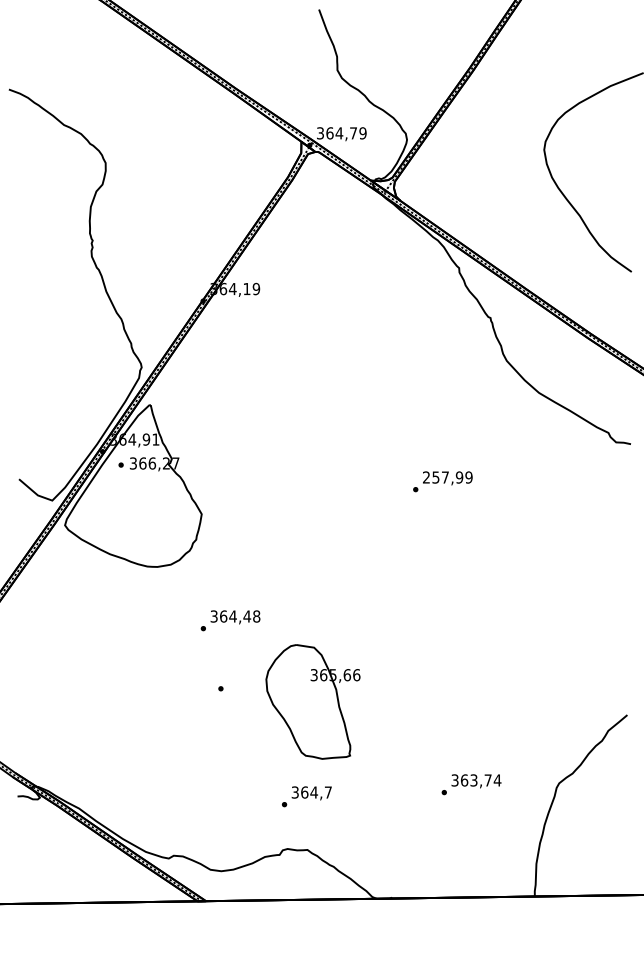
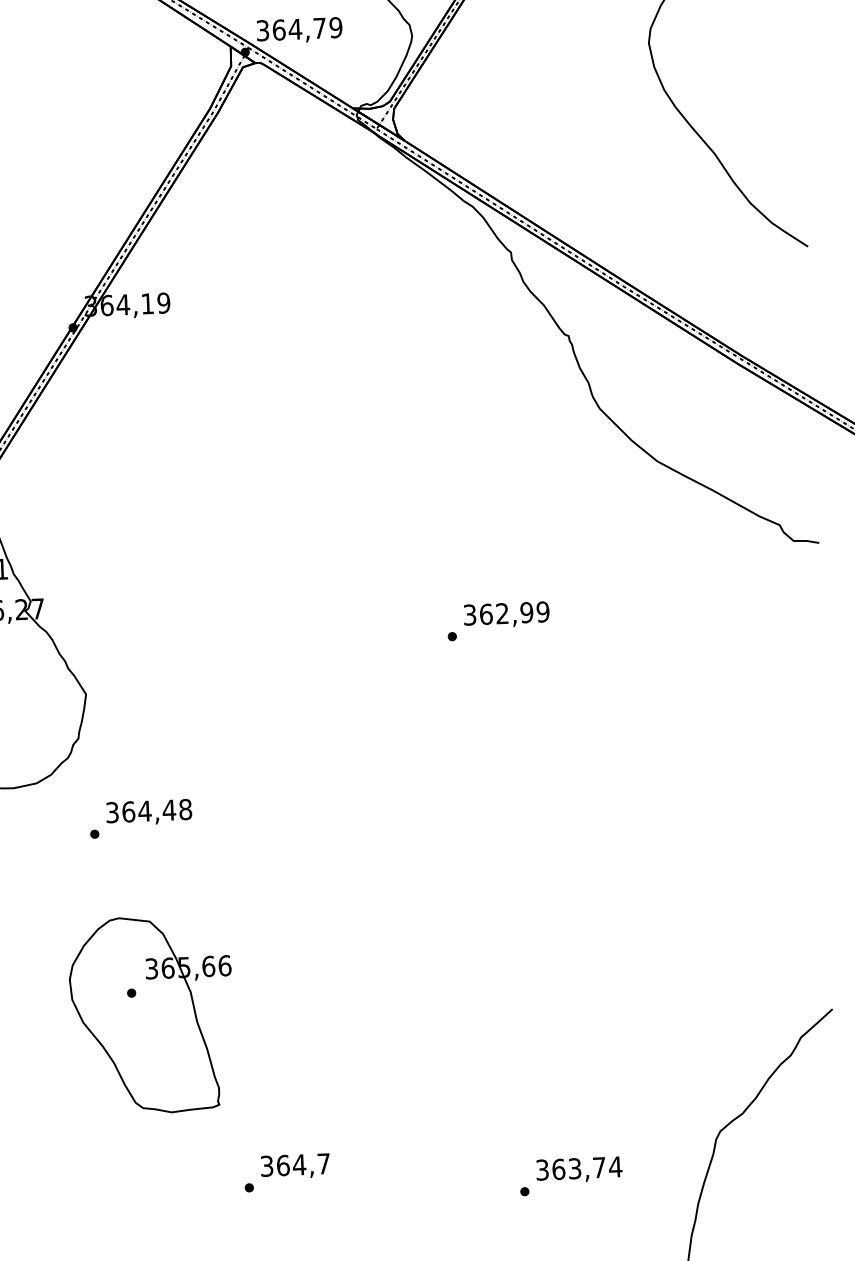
text: (435, 477) -> (485, 614), 257,99 -> 362,99
text: (230, 620) -> (140, 818), moved
part: (312, 701) -> (150, 1014), moved
text: (471, 784) -> (571, 1175), moved

